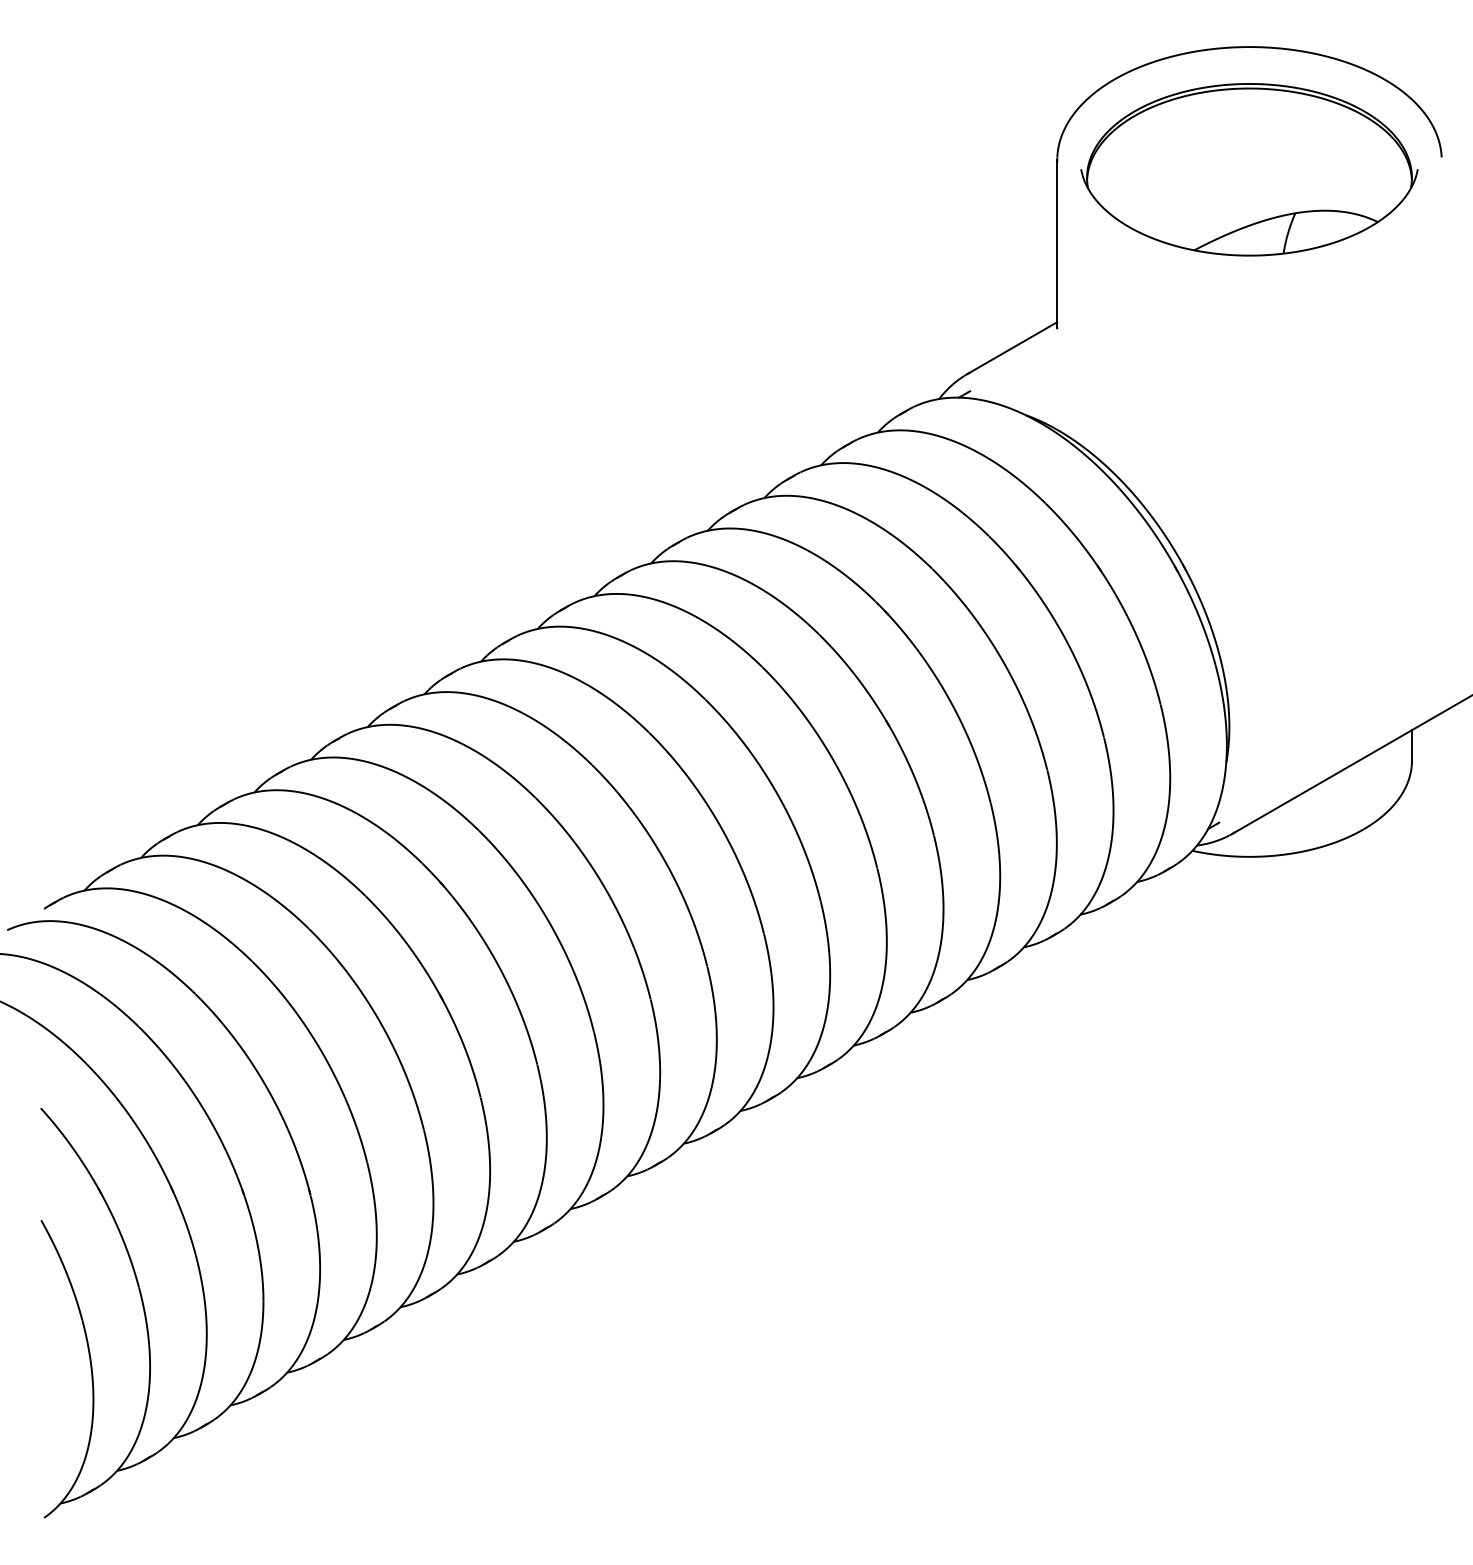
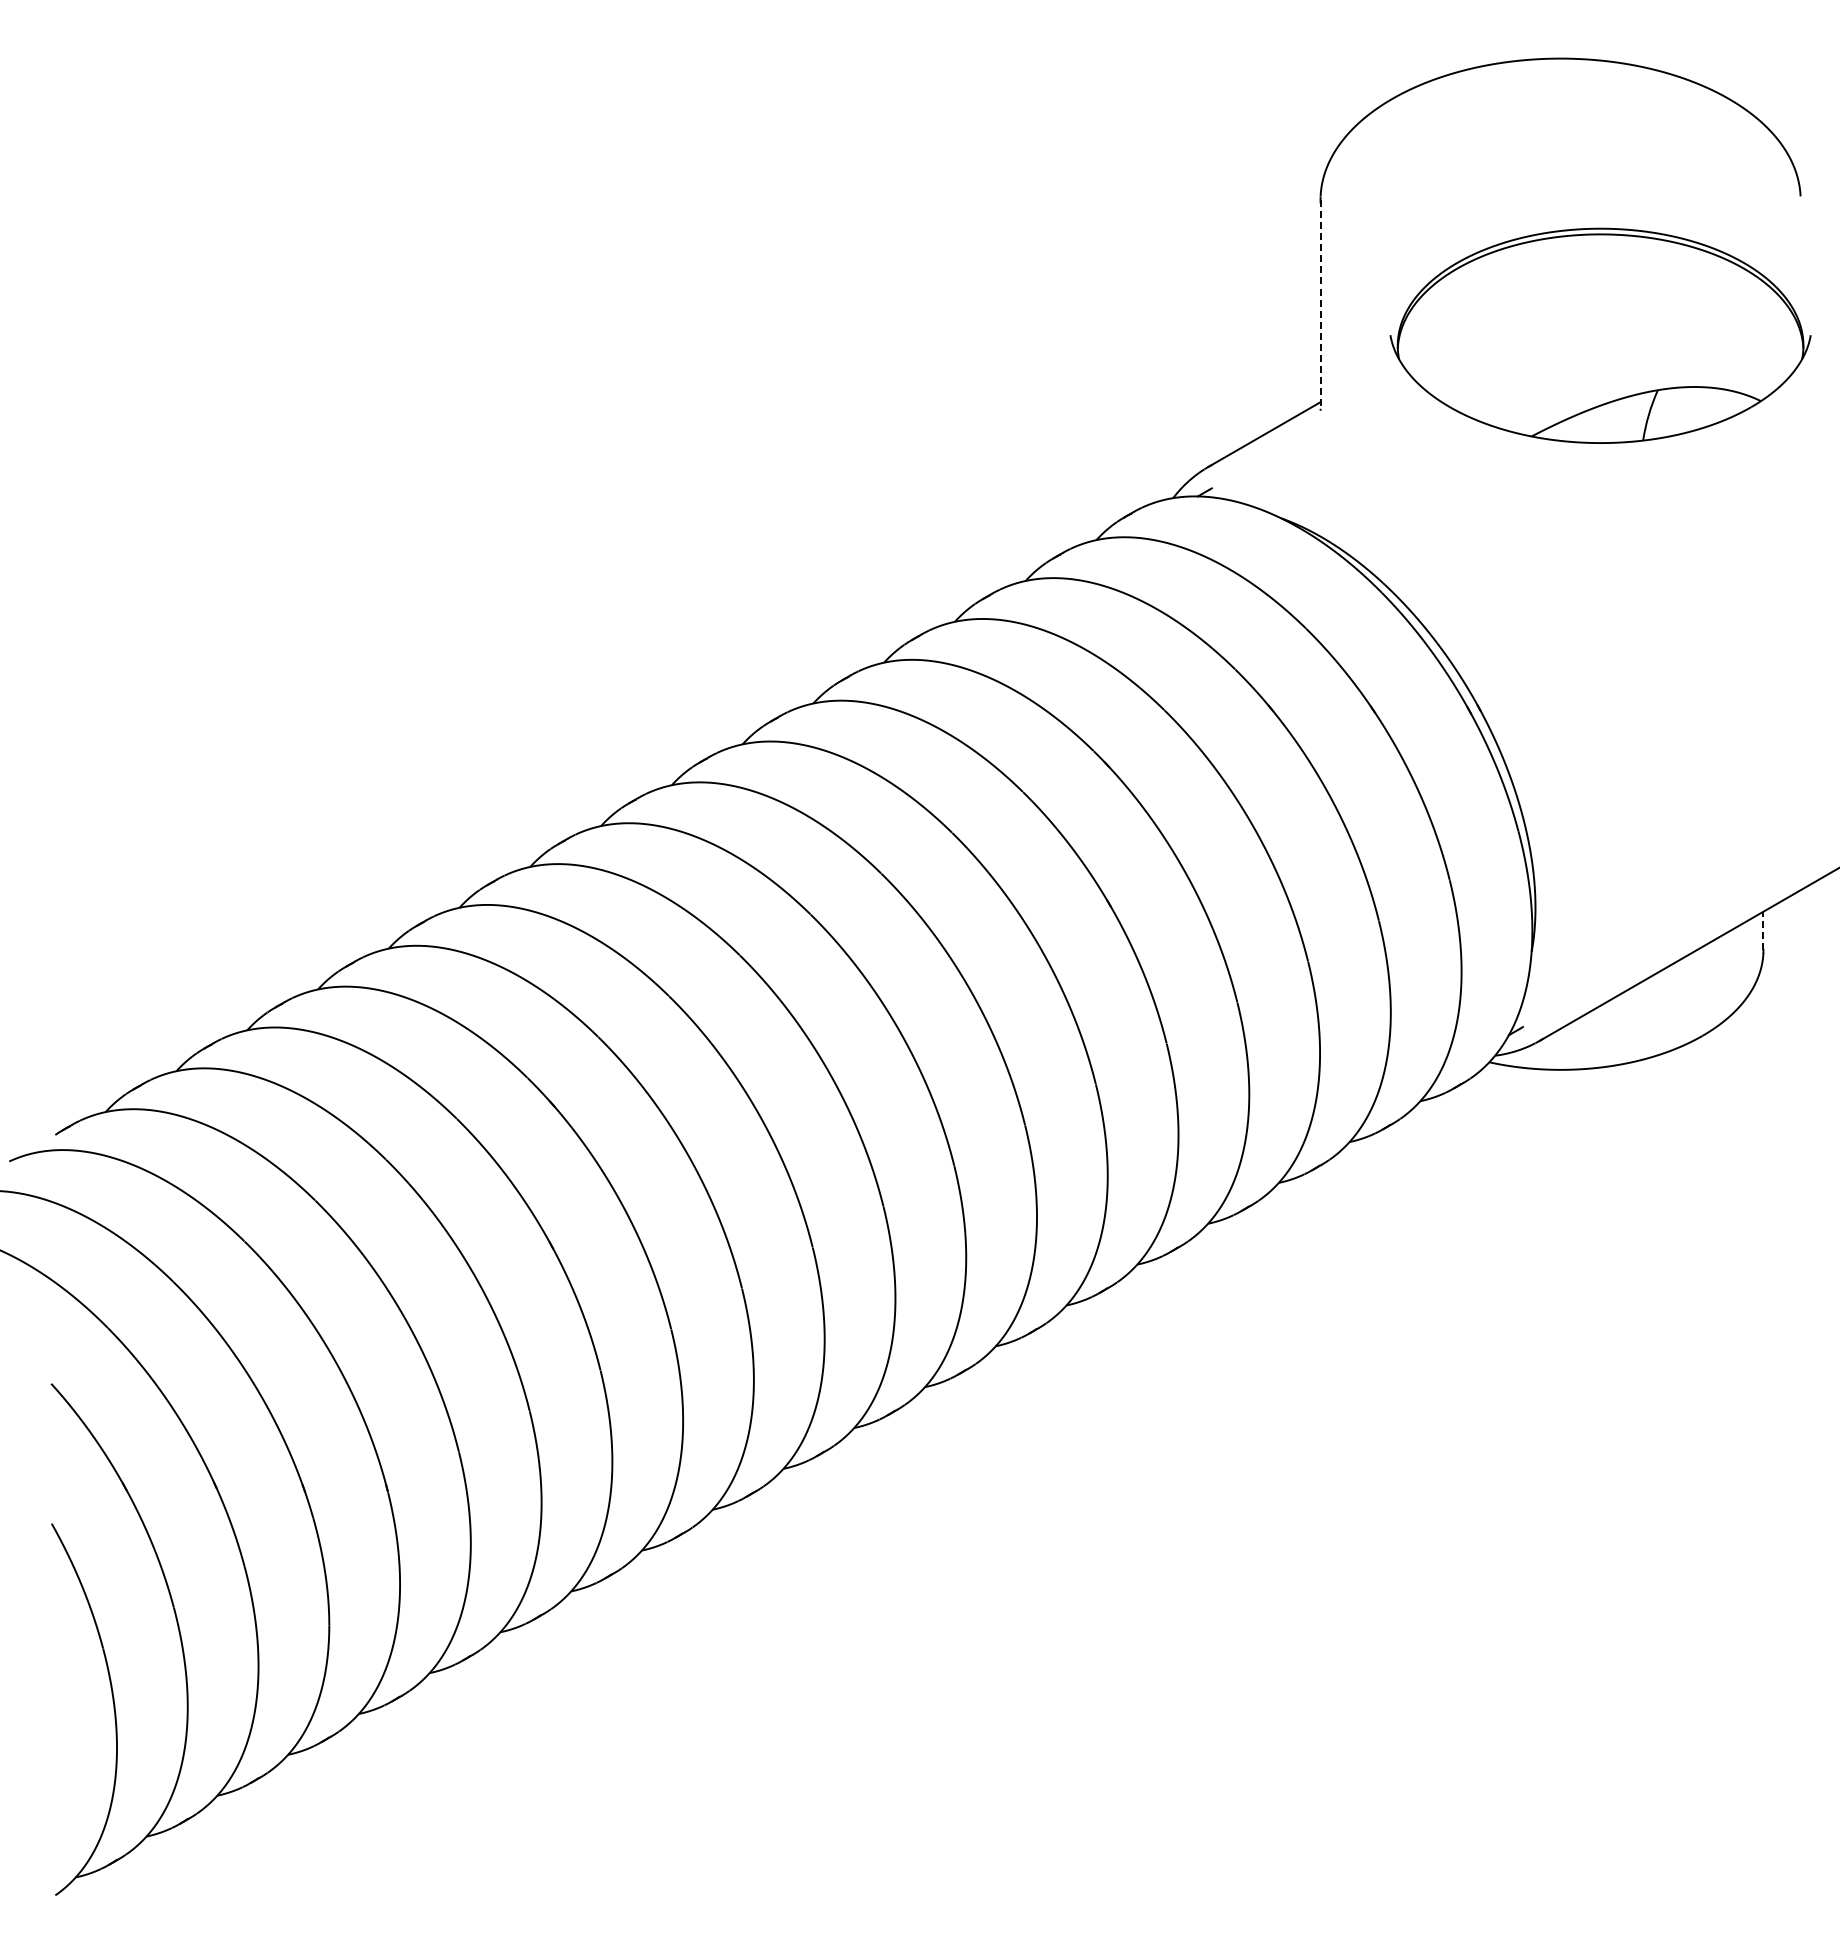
part: (1249, 169) -> (1600, 335), moved
line: (1057, 243) -> (1320, 304), solid -> dashed
line: (1411, 745) -> (1763, 930), solid -> dashed

